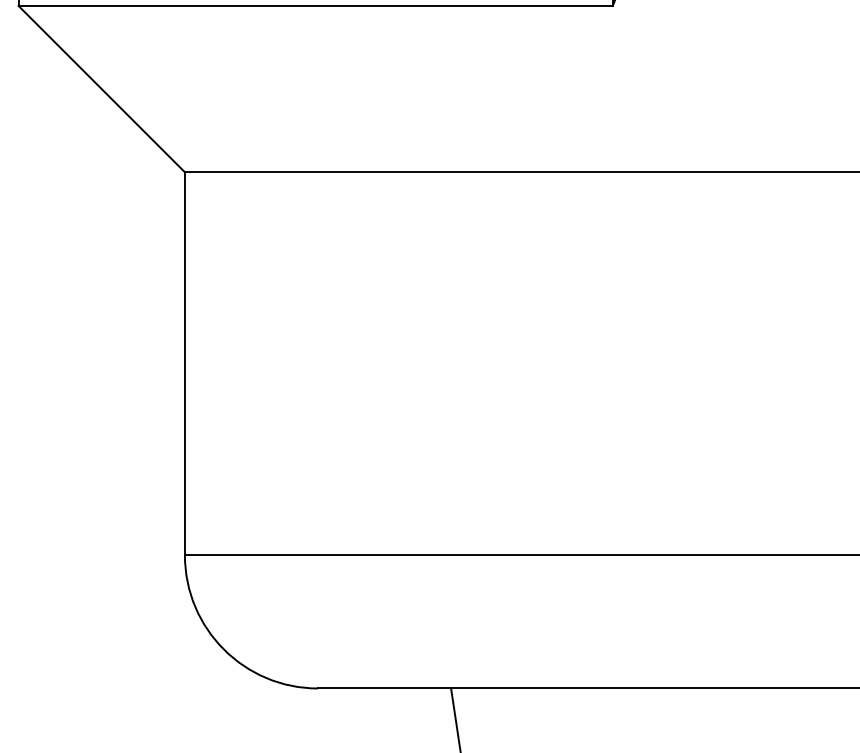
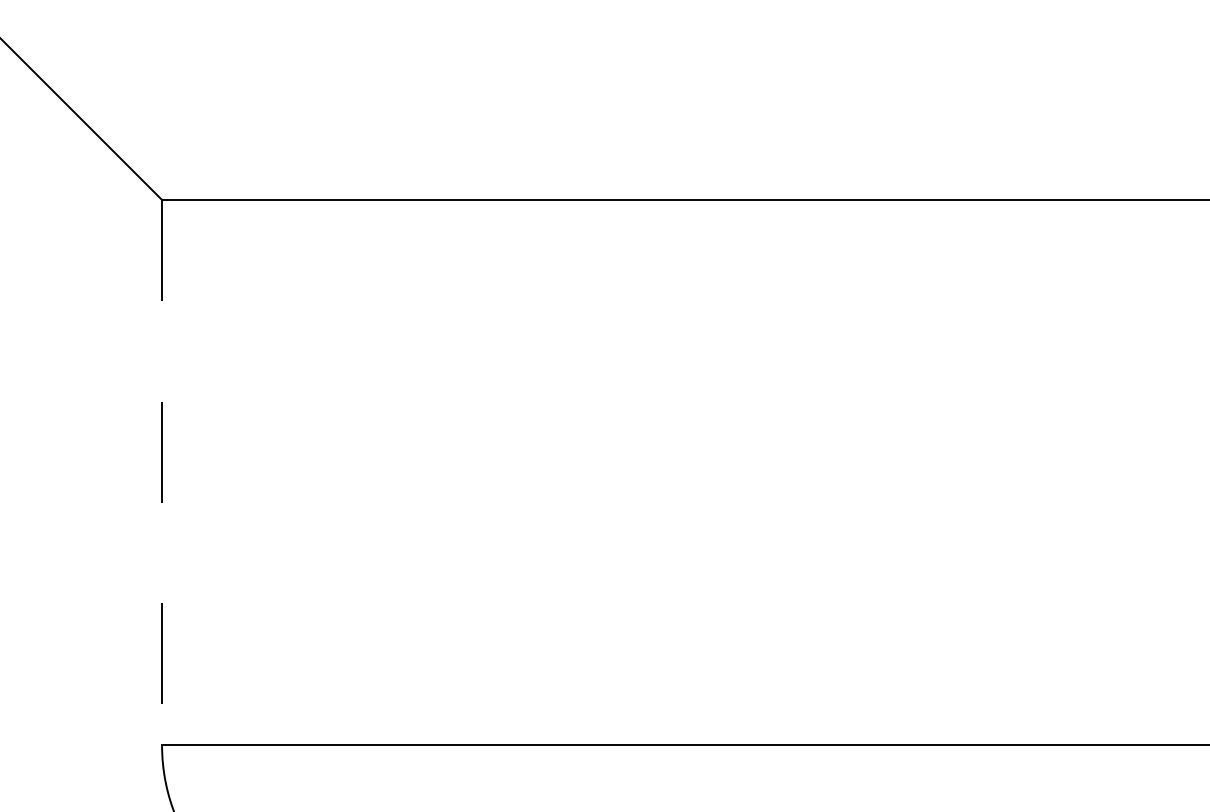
line: (184, 363) -> (161, 472), solid -> dashed

